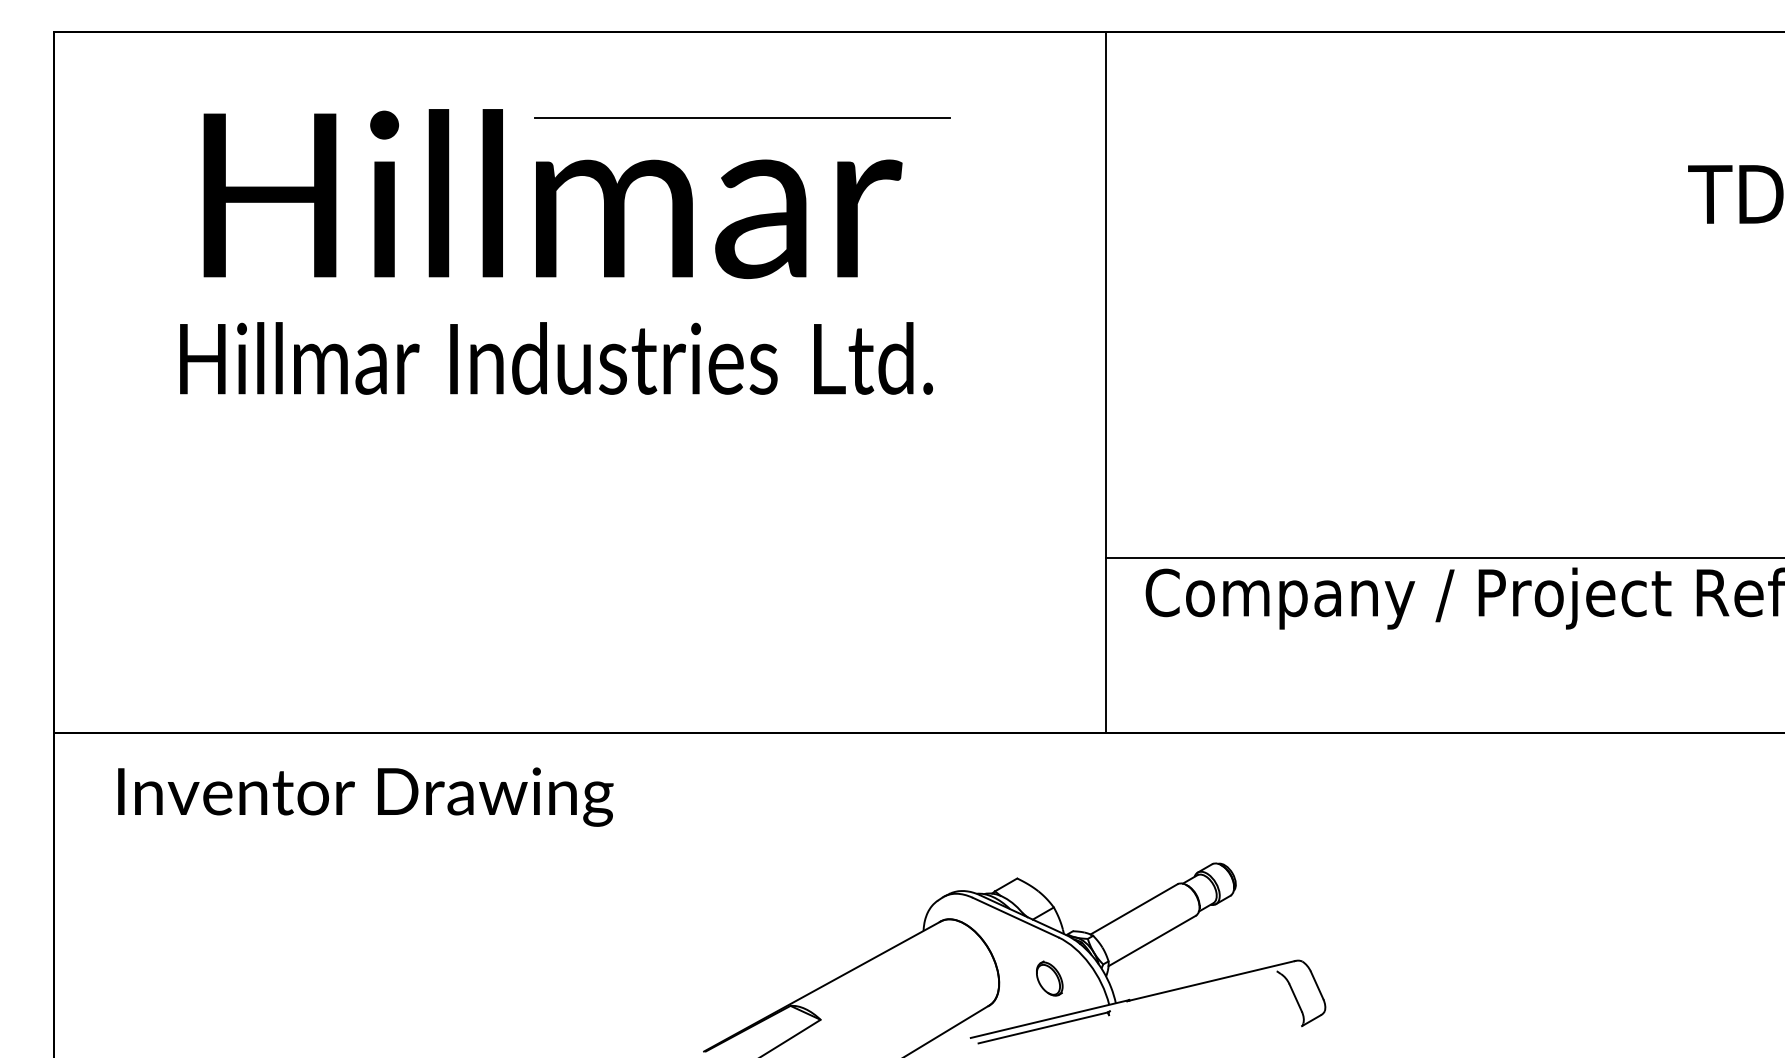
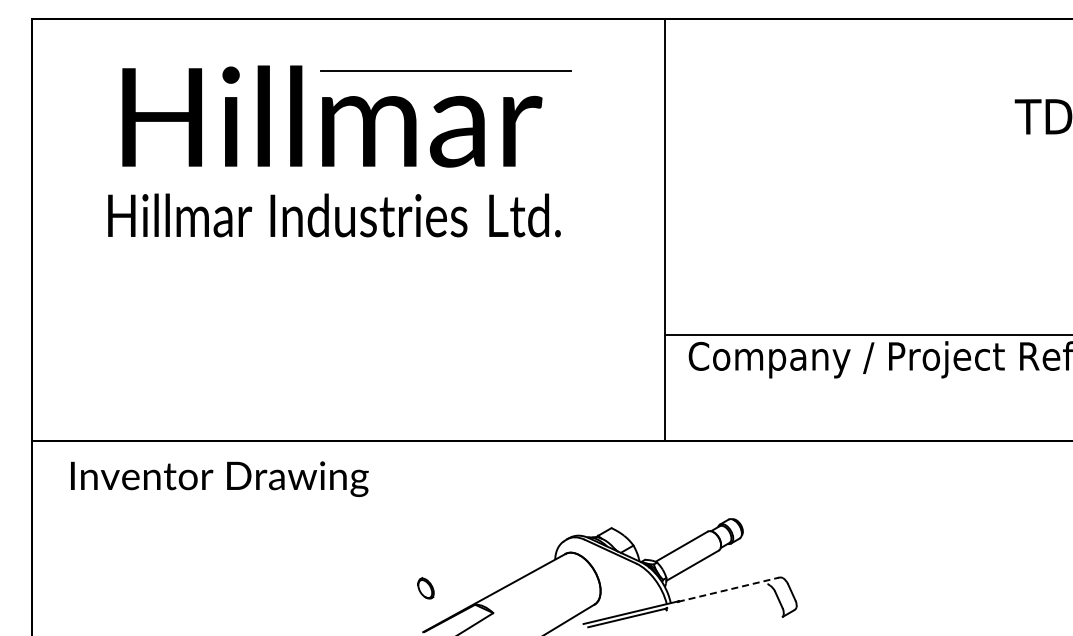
part: (1048, 978) -> (425, 588), moved
line: (1211, 980) -> (728, 589), solid -> dashed

